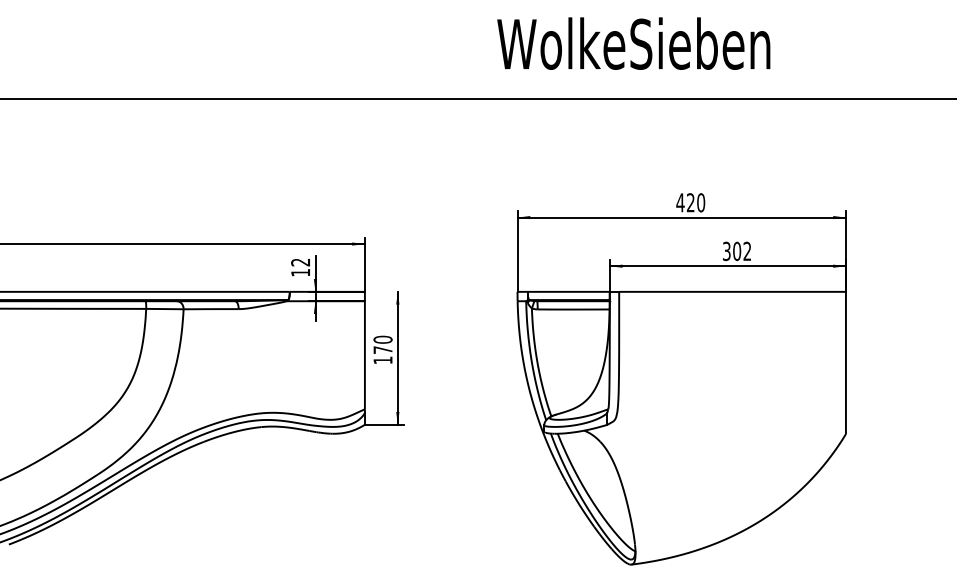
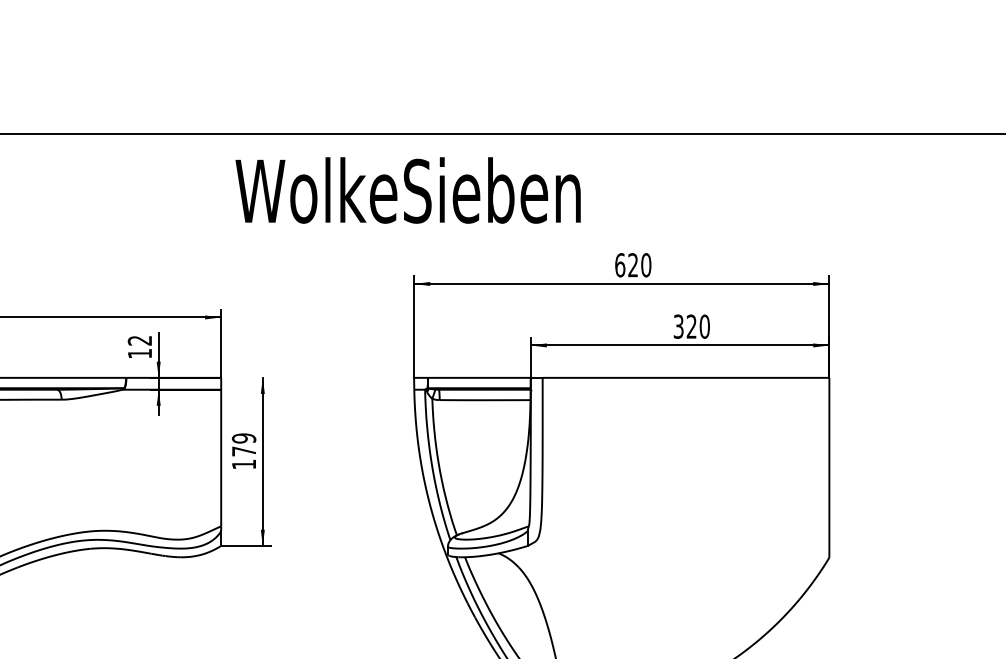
text: (633, 43) -> (407, 190), moved
text: (680, 202) -> (620, 264), 420 -> 620
text: (742, 251) -> (698, 326), 302 -> 320
text: (382, 339) -> (243, 438), 170 -> 179

